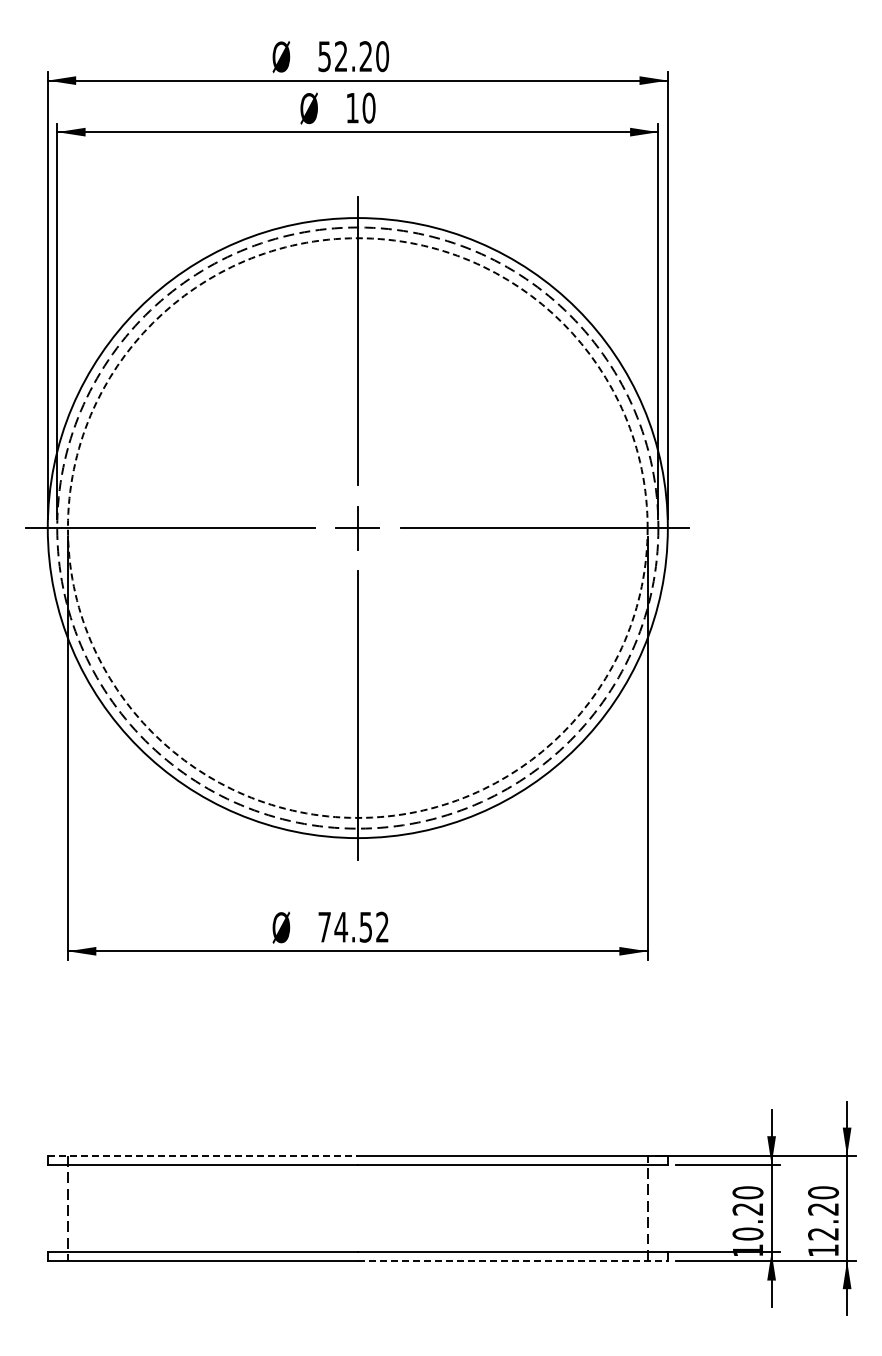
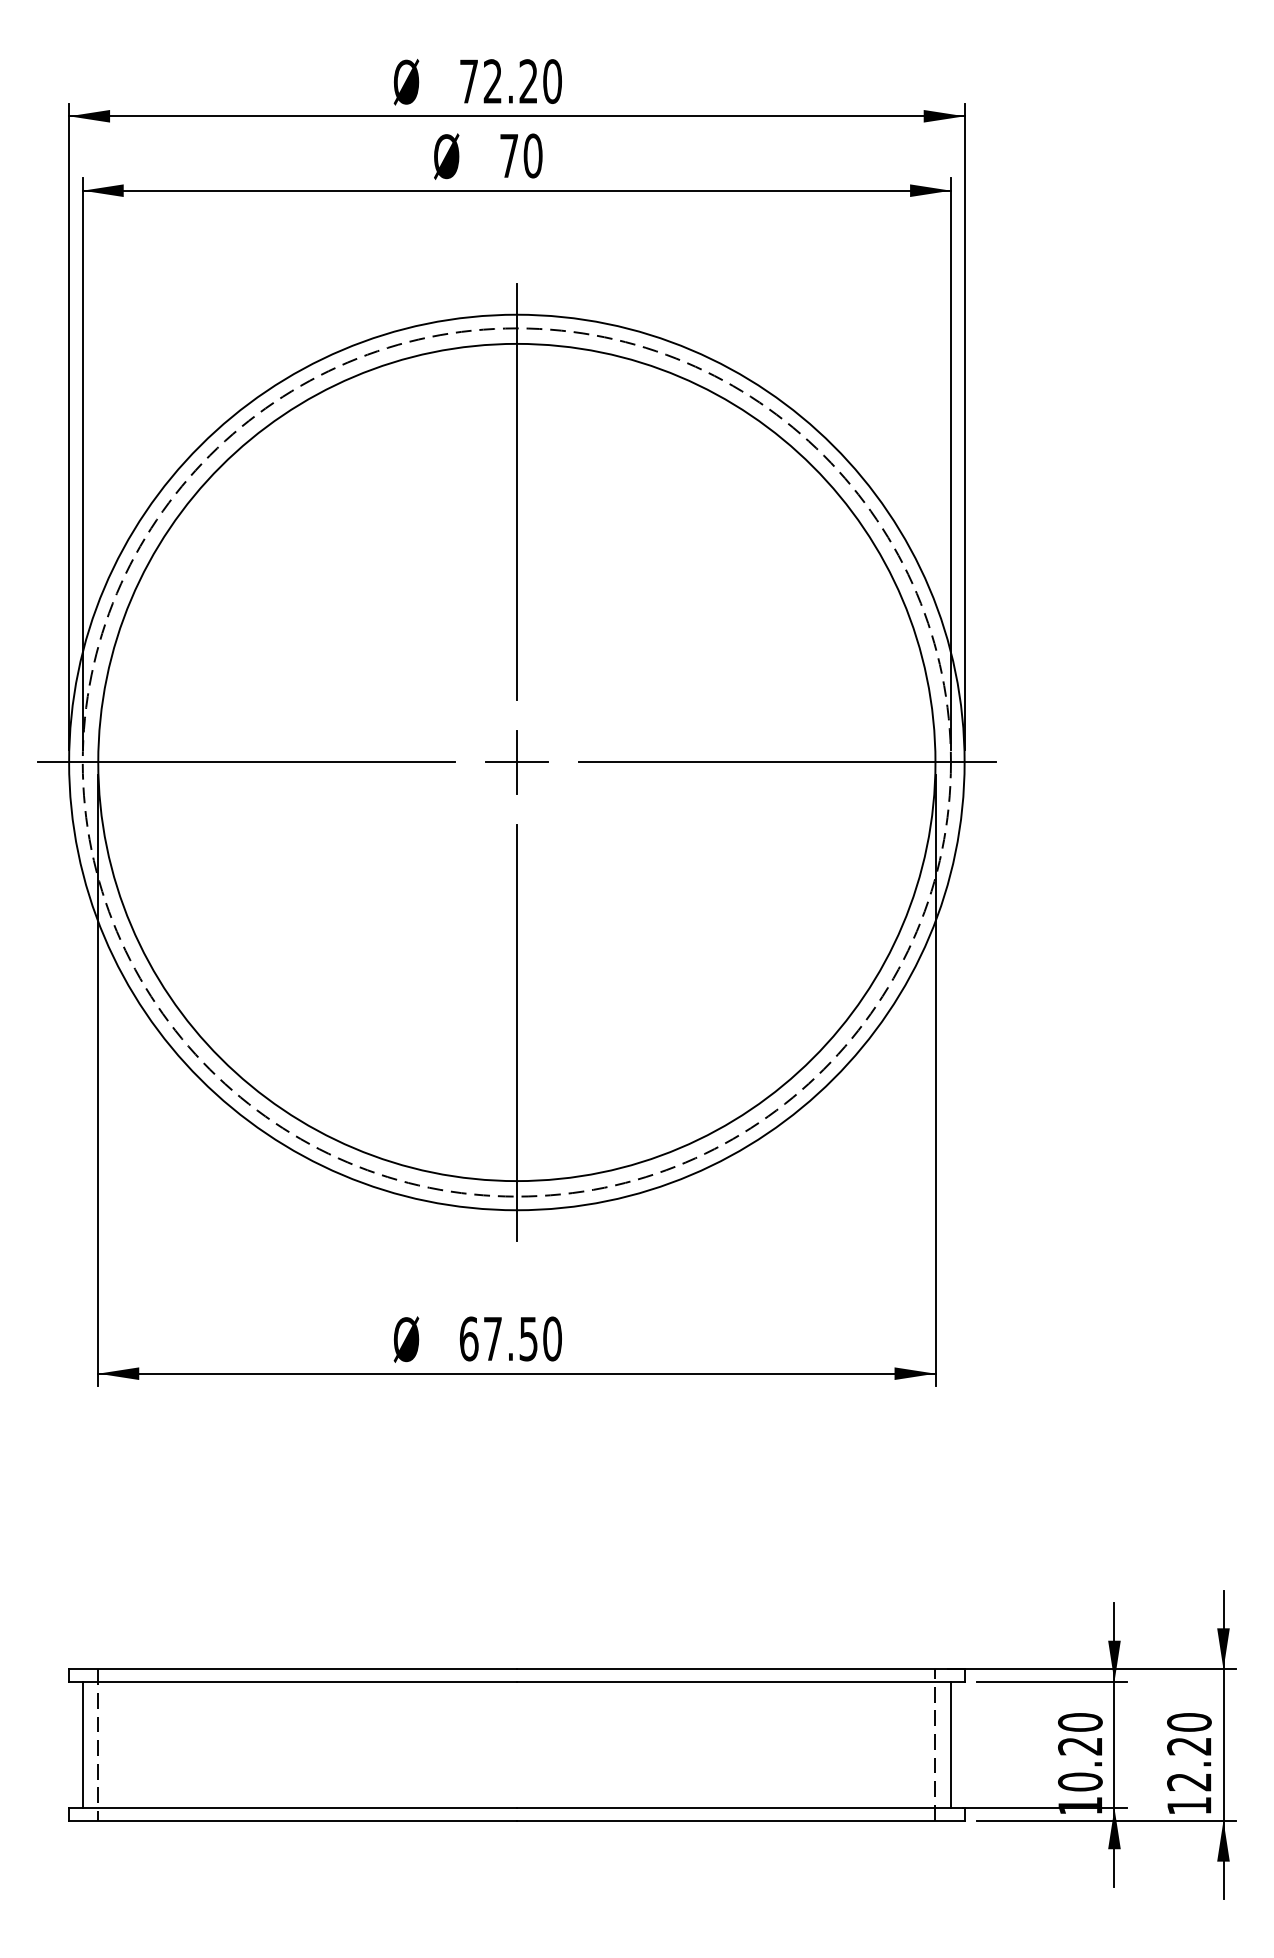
text: (324, 56) -> (468, 81), 52.20 -> 72.20
text: (352, 108) -> (509, 156), 10 -> 70
circle: (357, 527) -> (516, 761), dashed -> solid
text: (353, 926) -> (510, 1337), 74.52 -> 67.50
line: (203, 1156) -> (294, 1670), dashed -> solid
line: (57, 1208) -> (83, 1745), added
line: (658, 1208) -> (951, 1745), added
line: (513, 1260) -> (741, 1820), dashed -> solid

